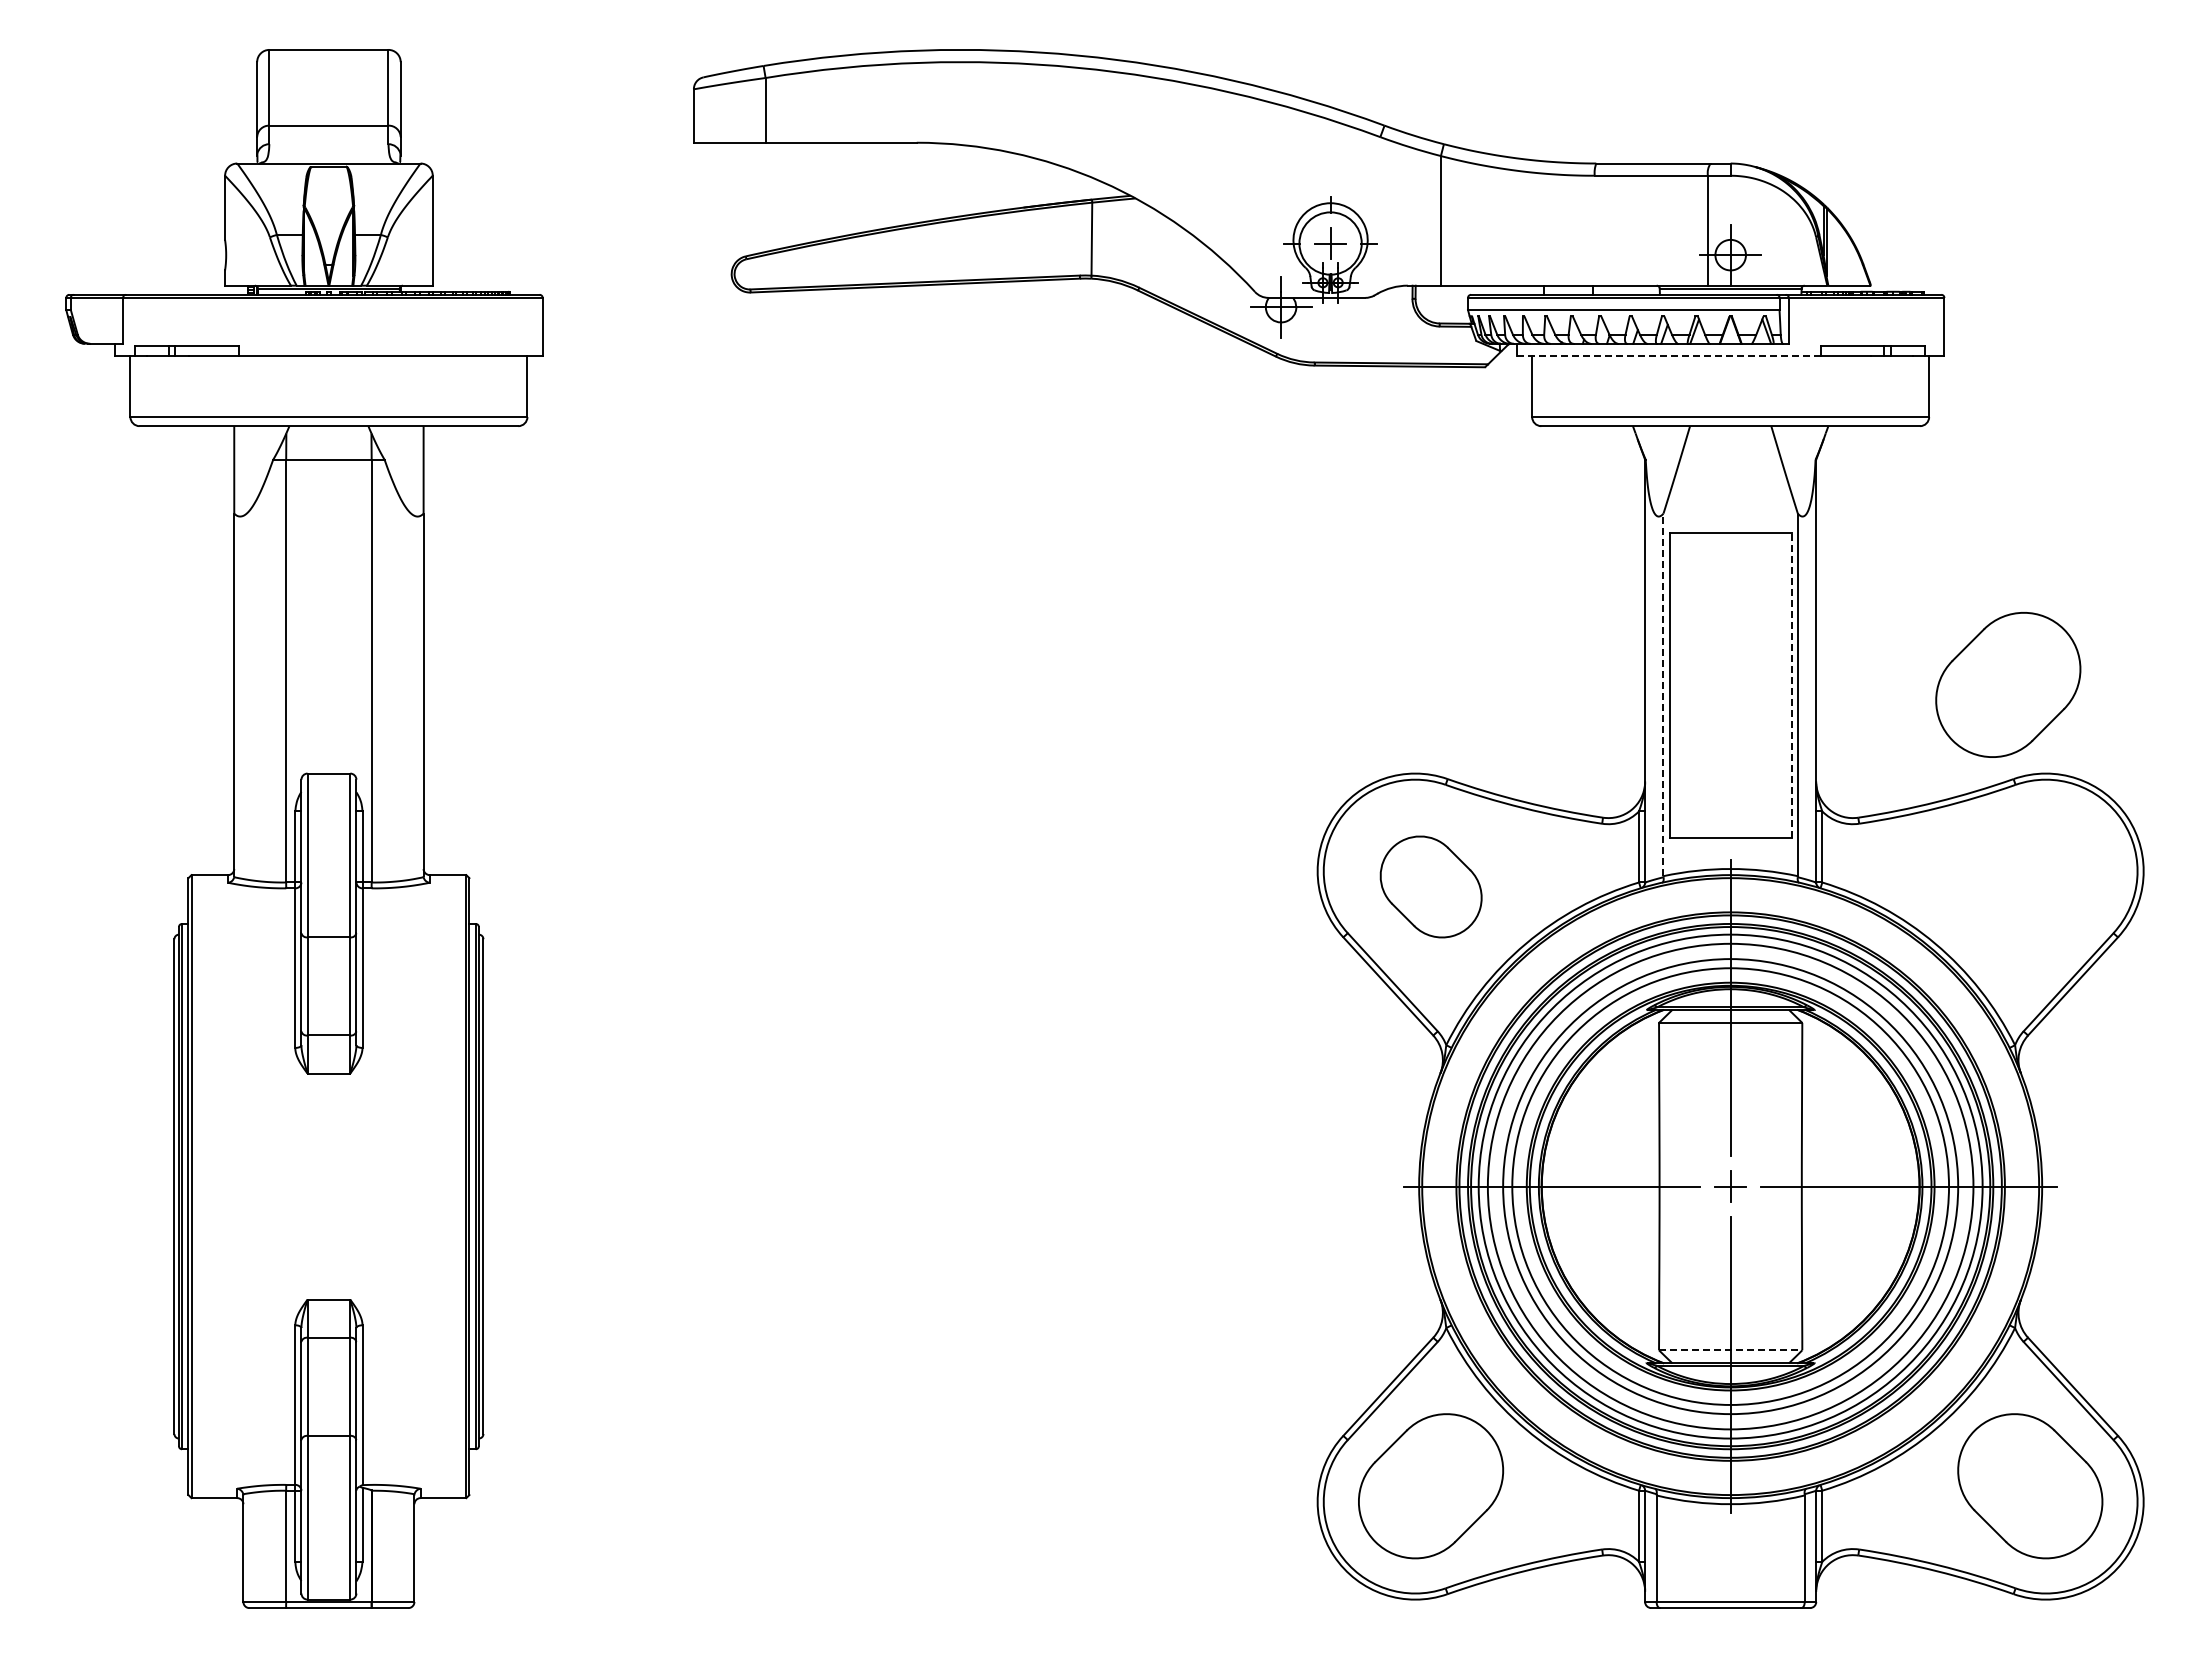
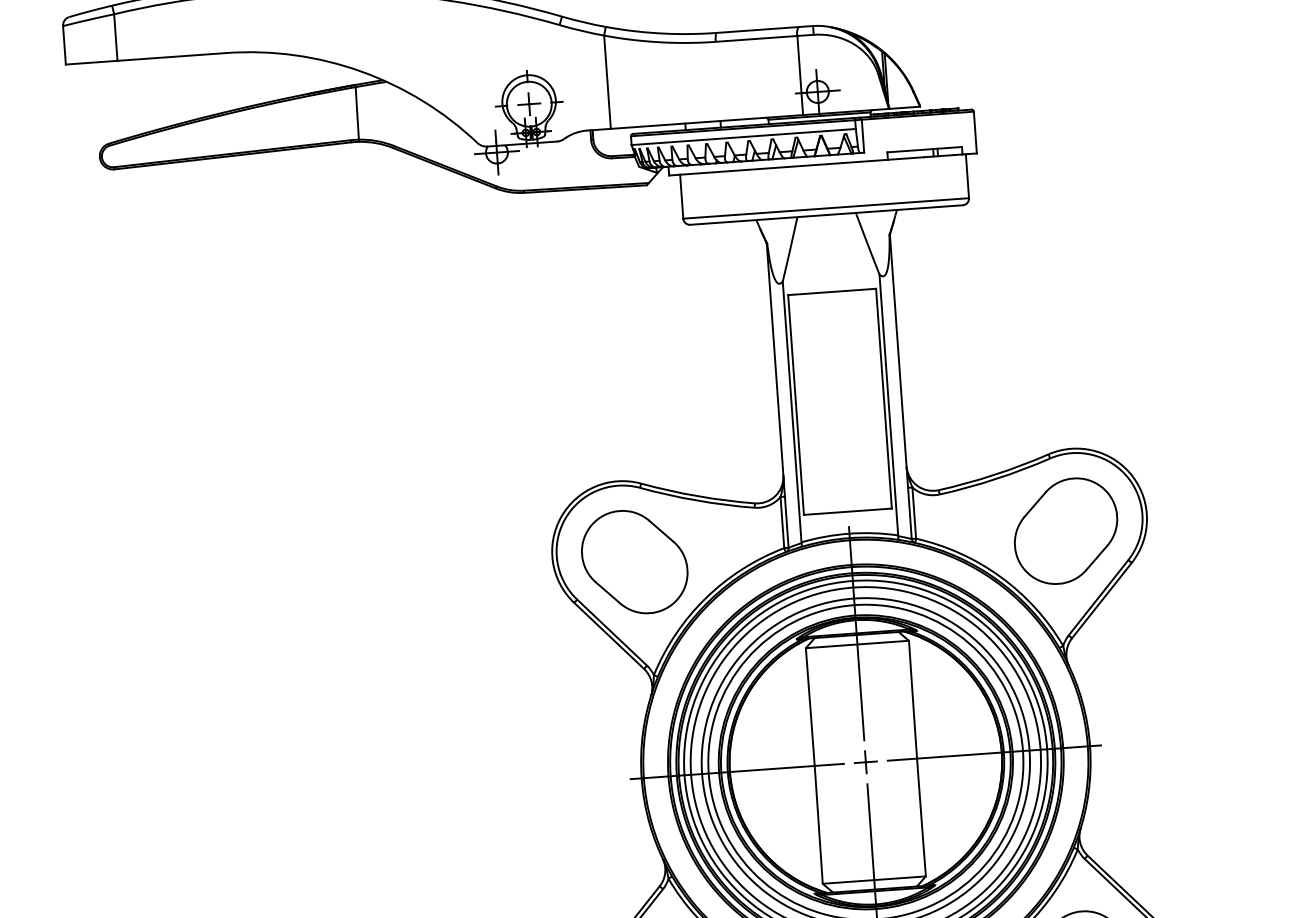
line: (1668, 355) -> (778, 167), dashed -> solid
part: (2008, 684) -> (1066, 530), moved
line: (1791, 685) -> (883, 398), dashed -> solid
line: (1663, 694) -> (792, 411), dashed -> solid
part: (1431, 886) -> (635, 561), size x1.43
line: (1730, 1350) -> (874, 880), dashed -> solid

